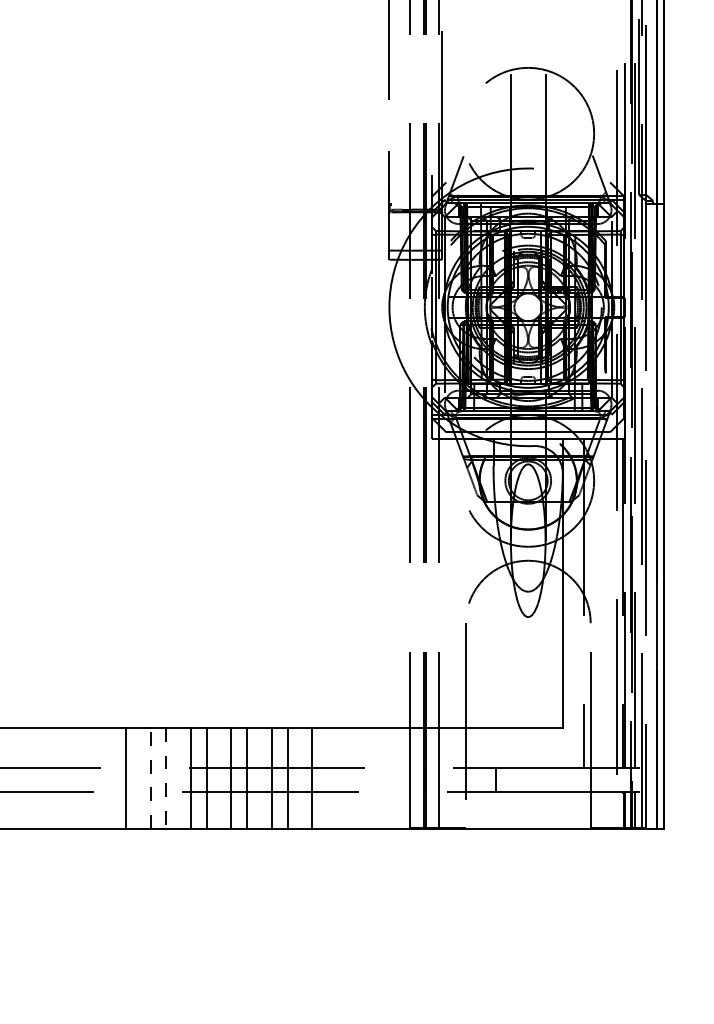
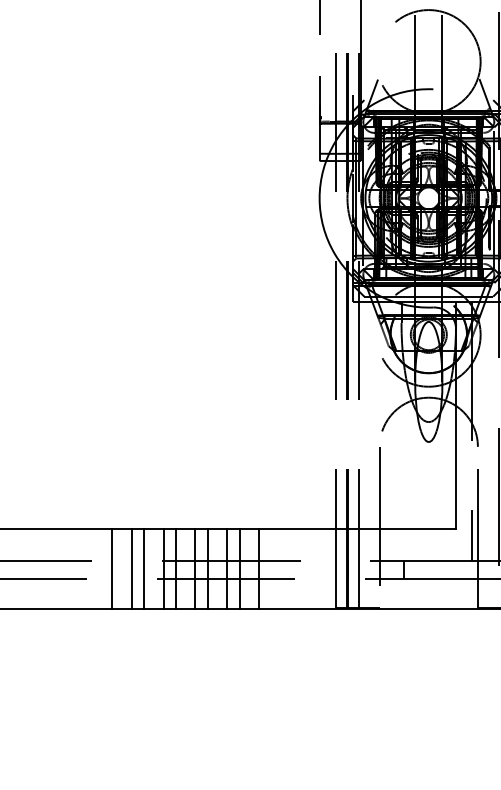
line: (150, 778) -> (131, 568), dashed -> solid
line: (166, 778) -> (144, 568), dashed -> solid

